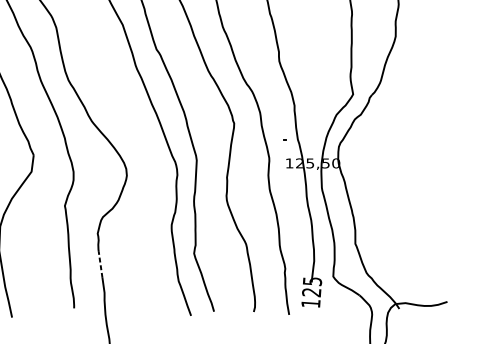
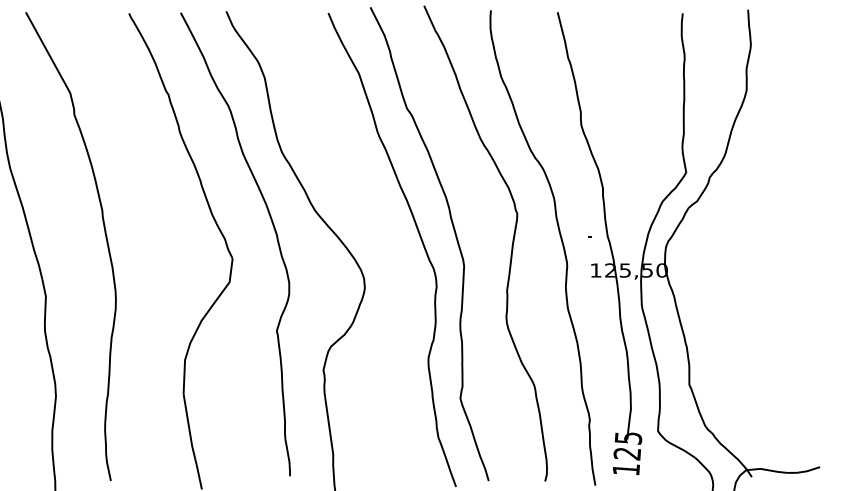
line: (100, 264) -> (327, 414), dashed -> solid

